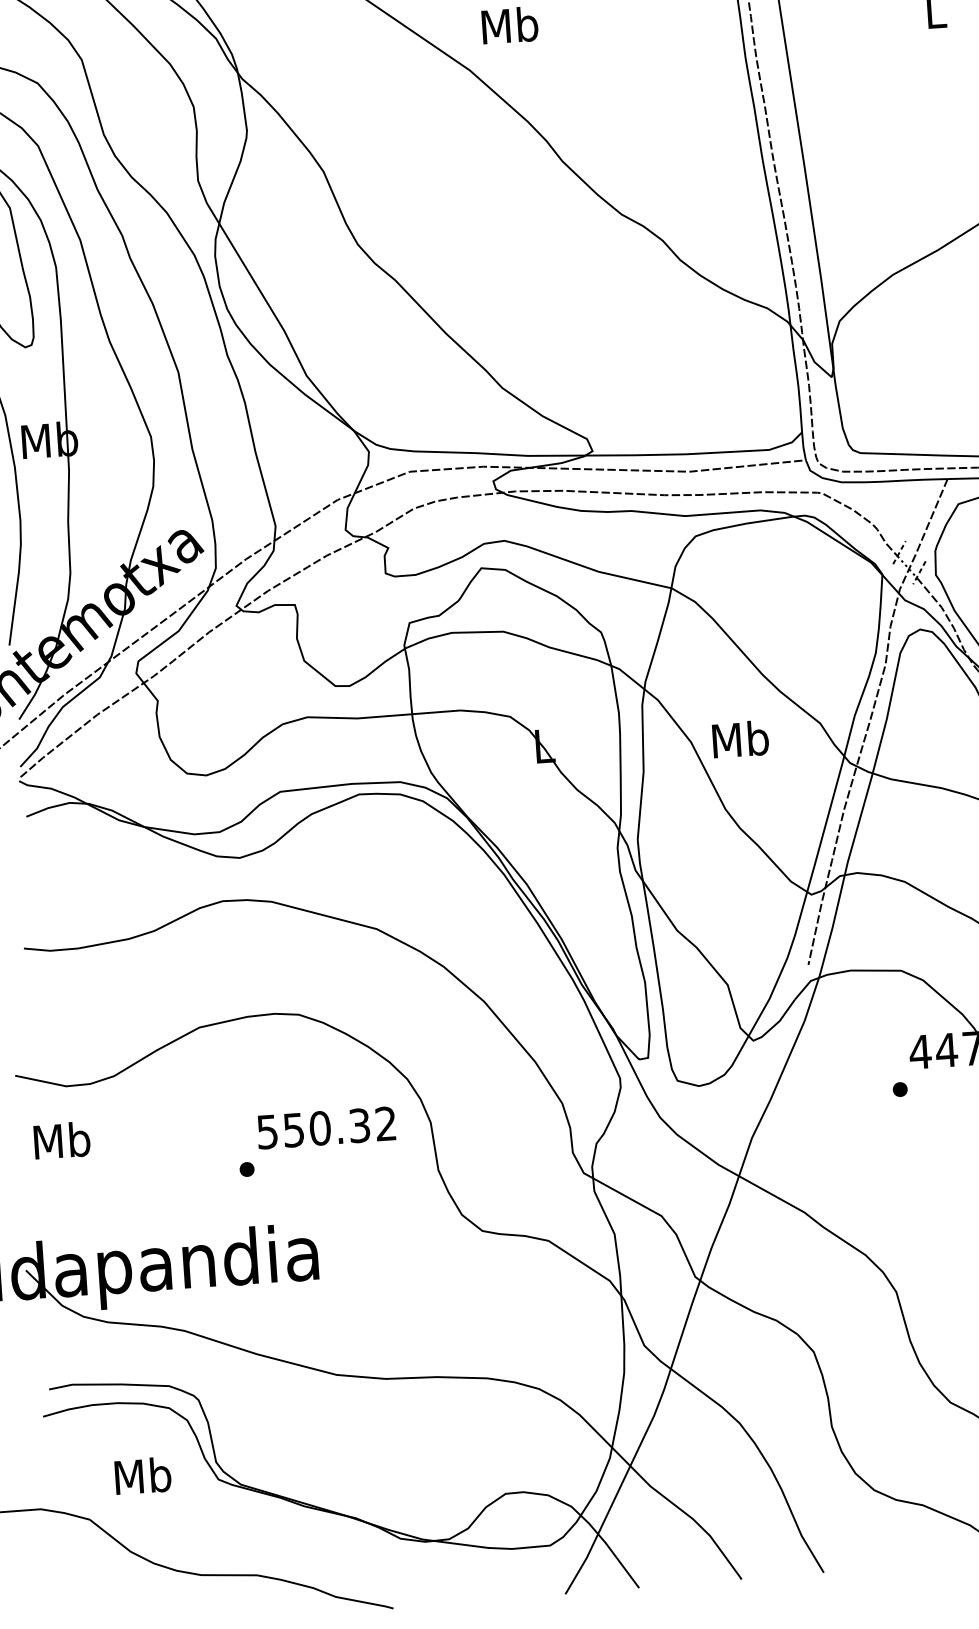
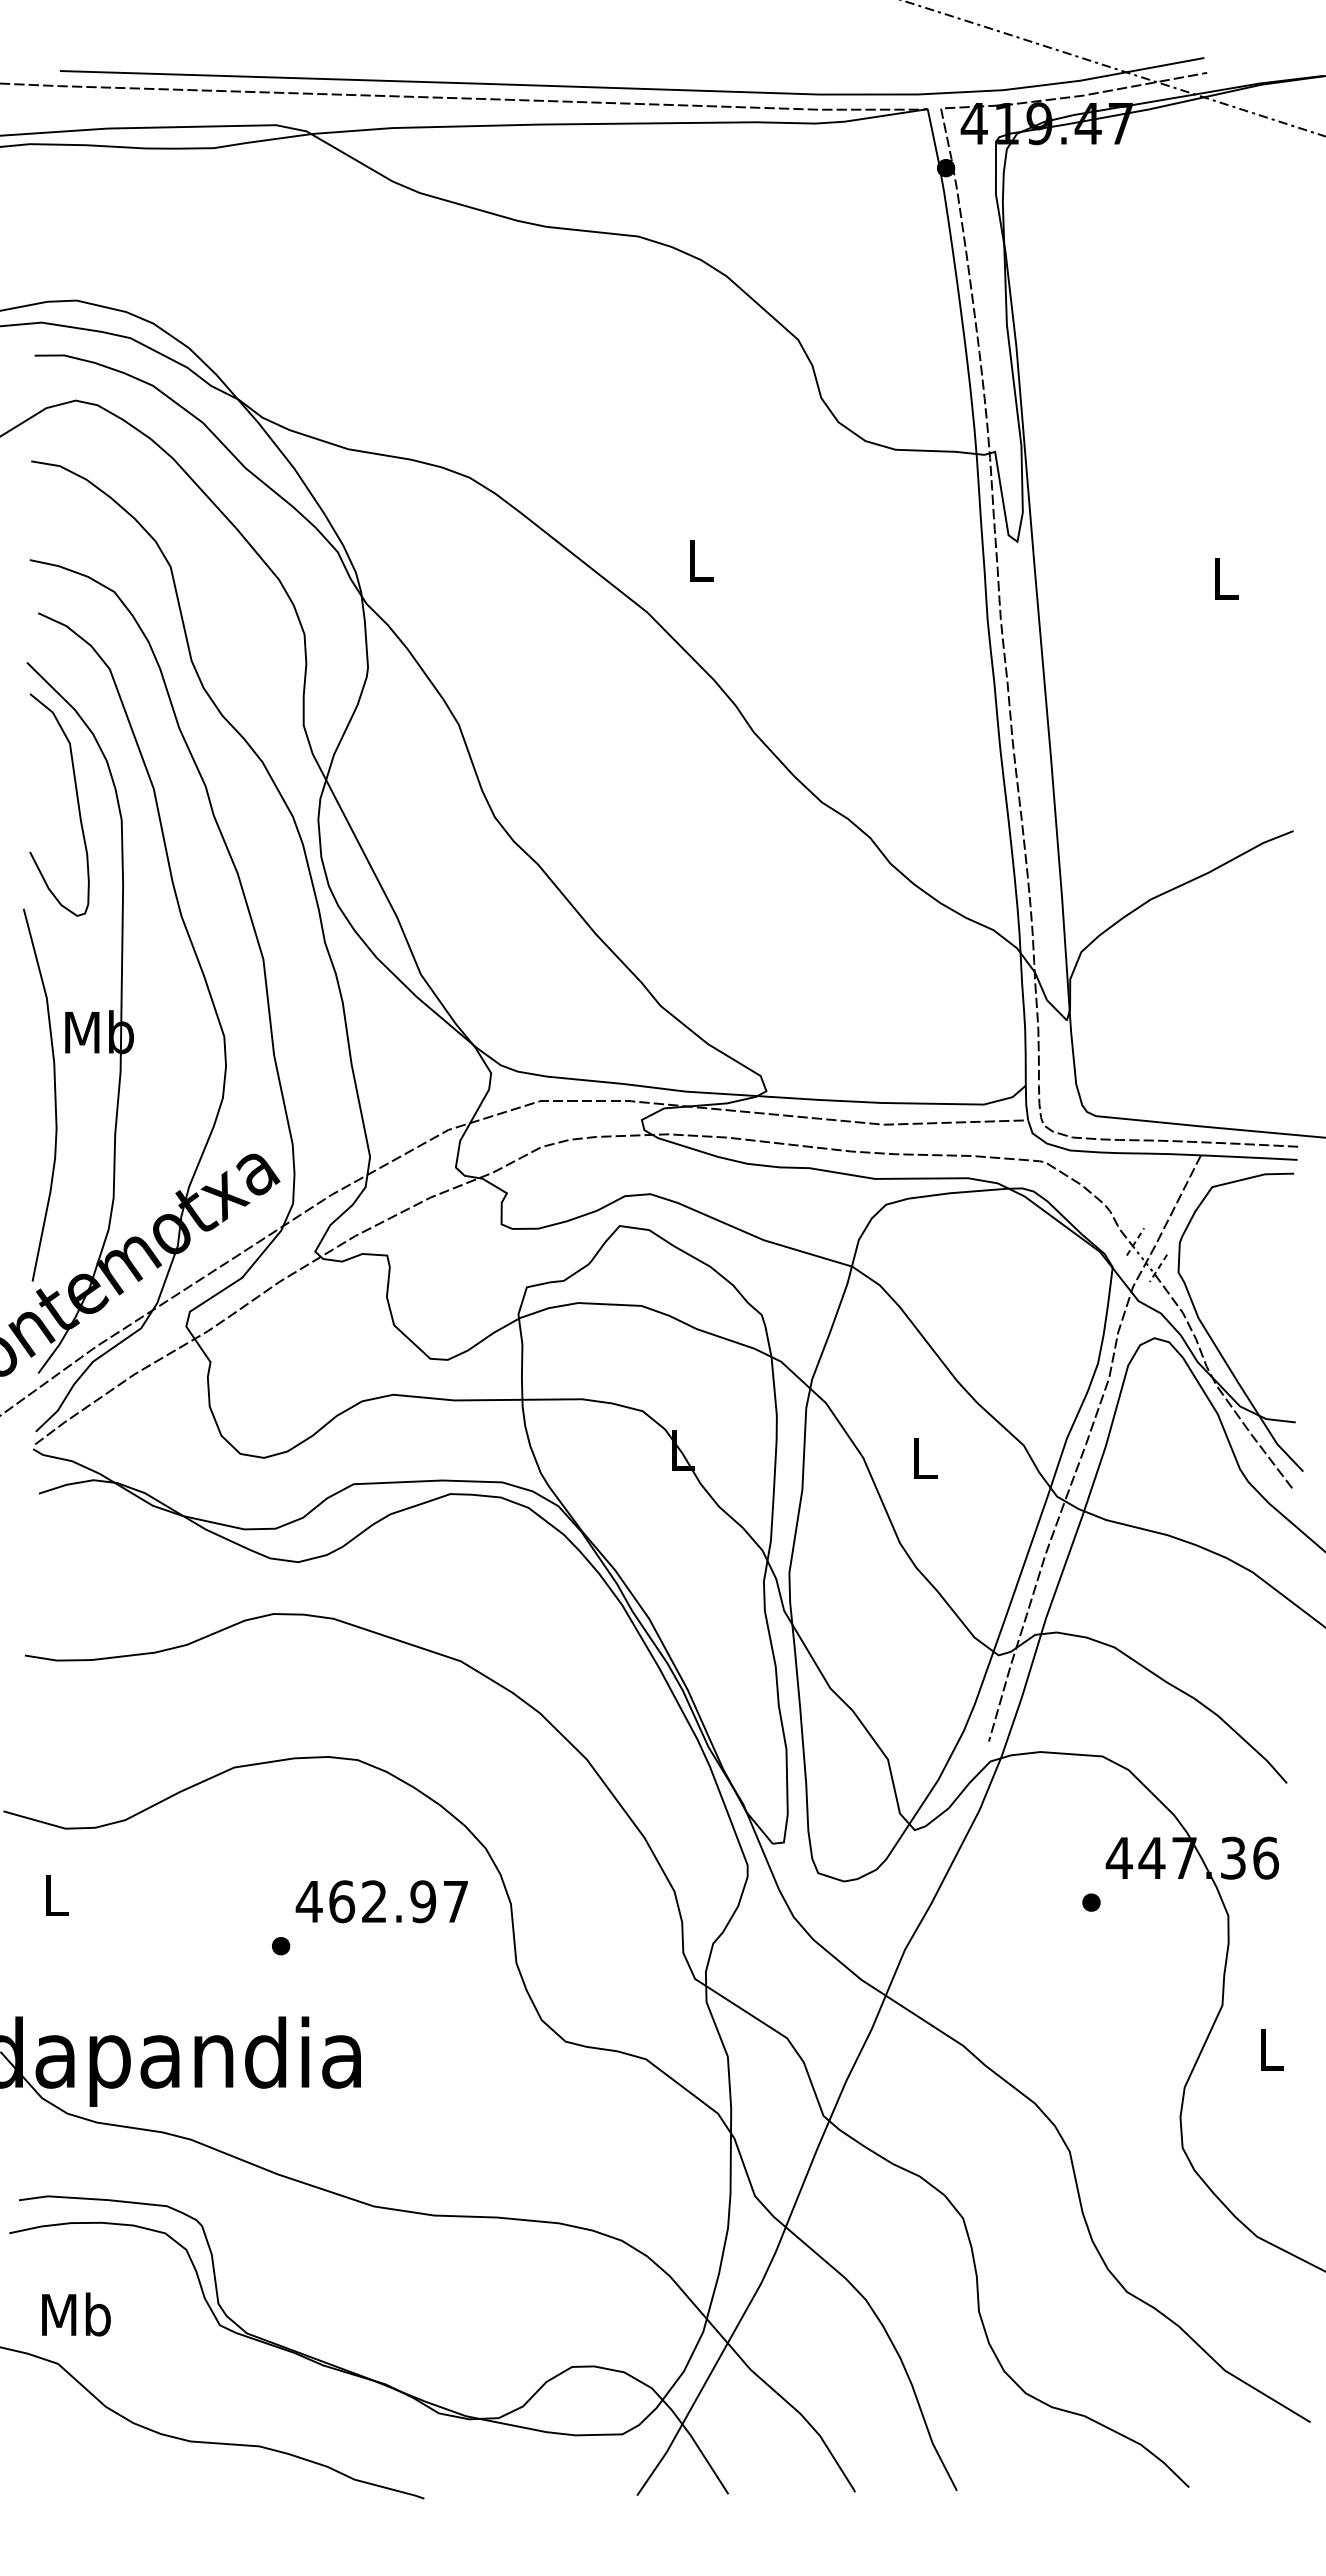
text: (509, 25) -> (700, 560), Mb -> L
text: (740, 739) -> (924, 1458), Mb -> L
text: (325, 1127) -> (381, 1901), 550.32 -> 462.97
text: (61, 1140) -> (55, 1894), Mb -> L
text: (143, 1475) -> (76, 2314), moved

